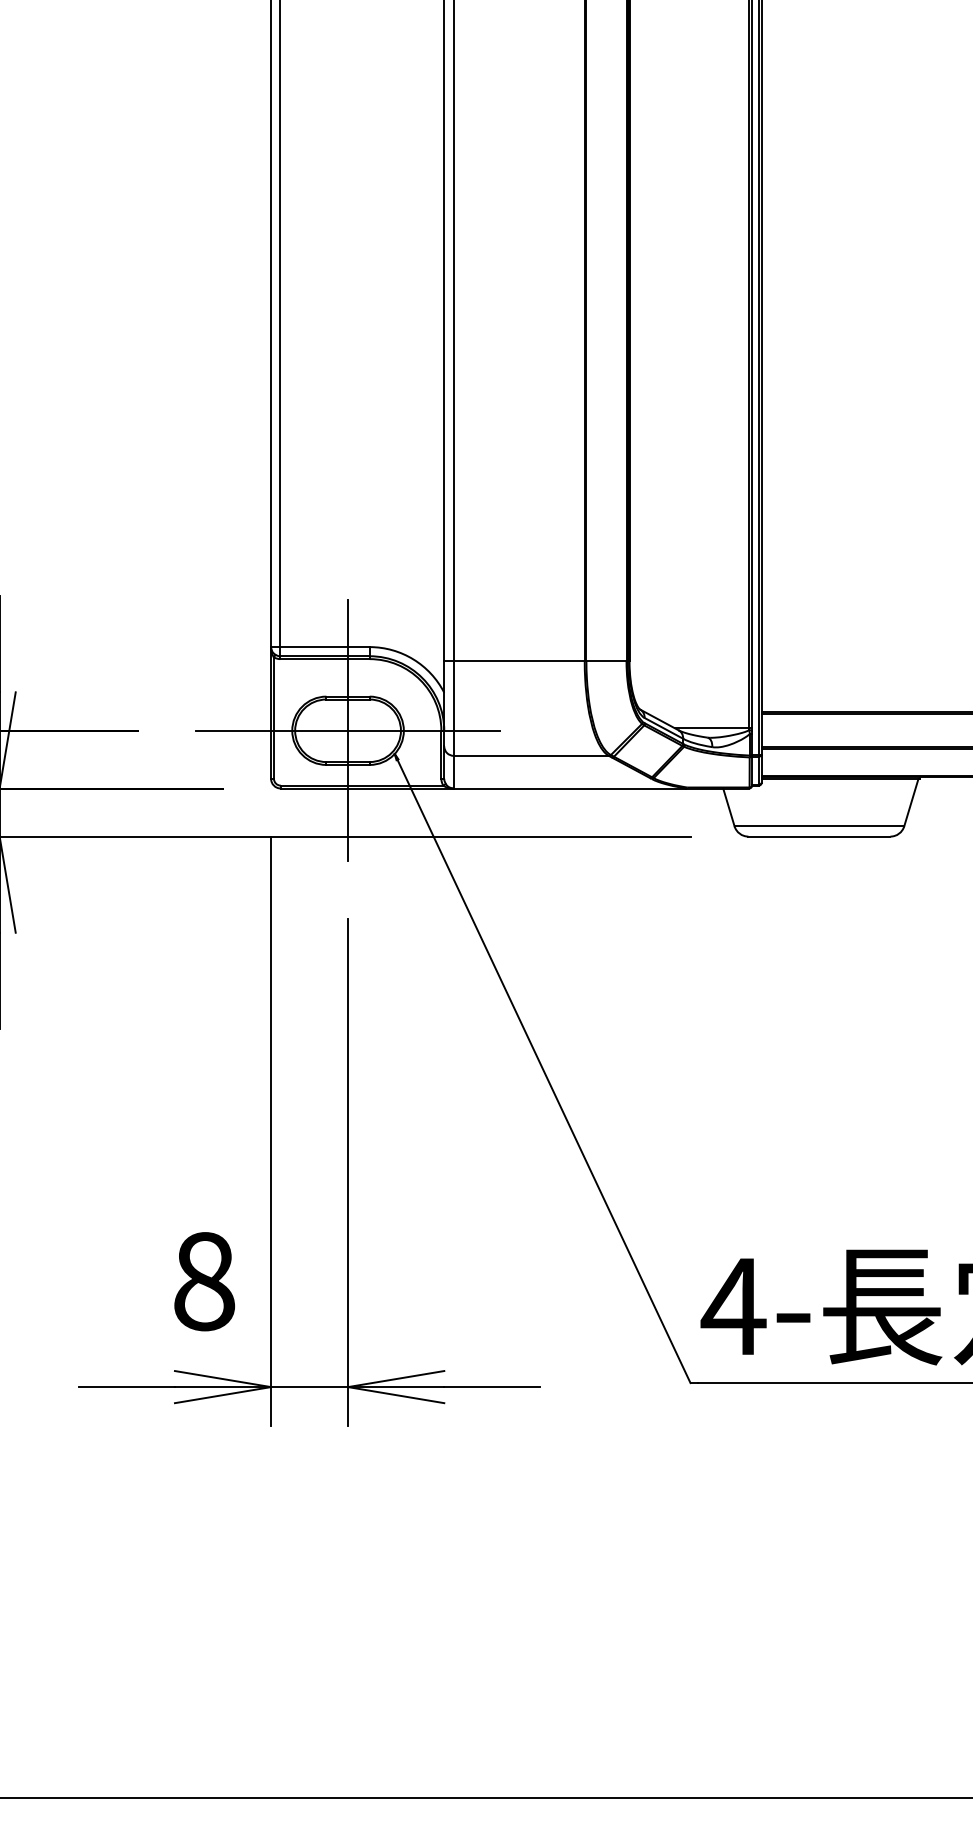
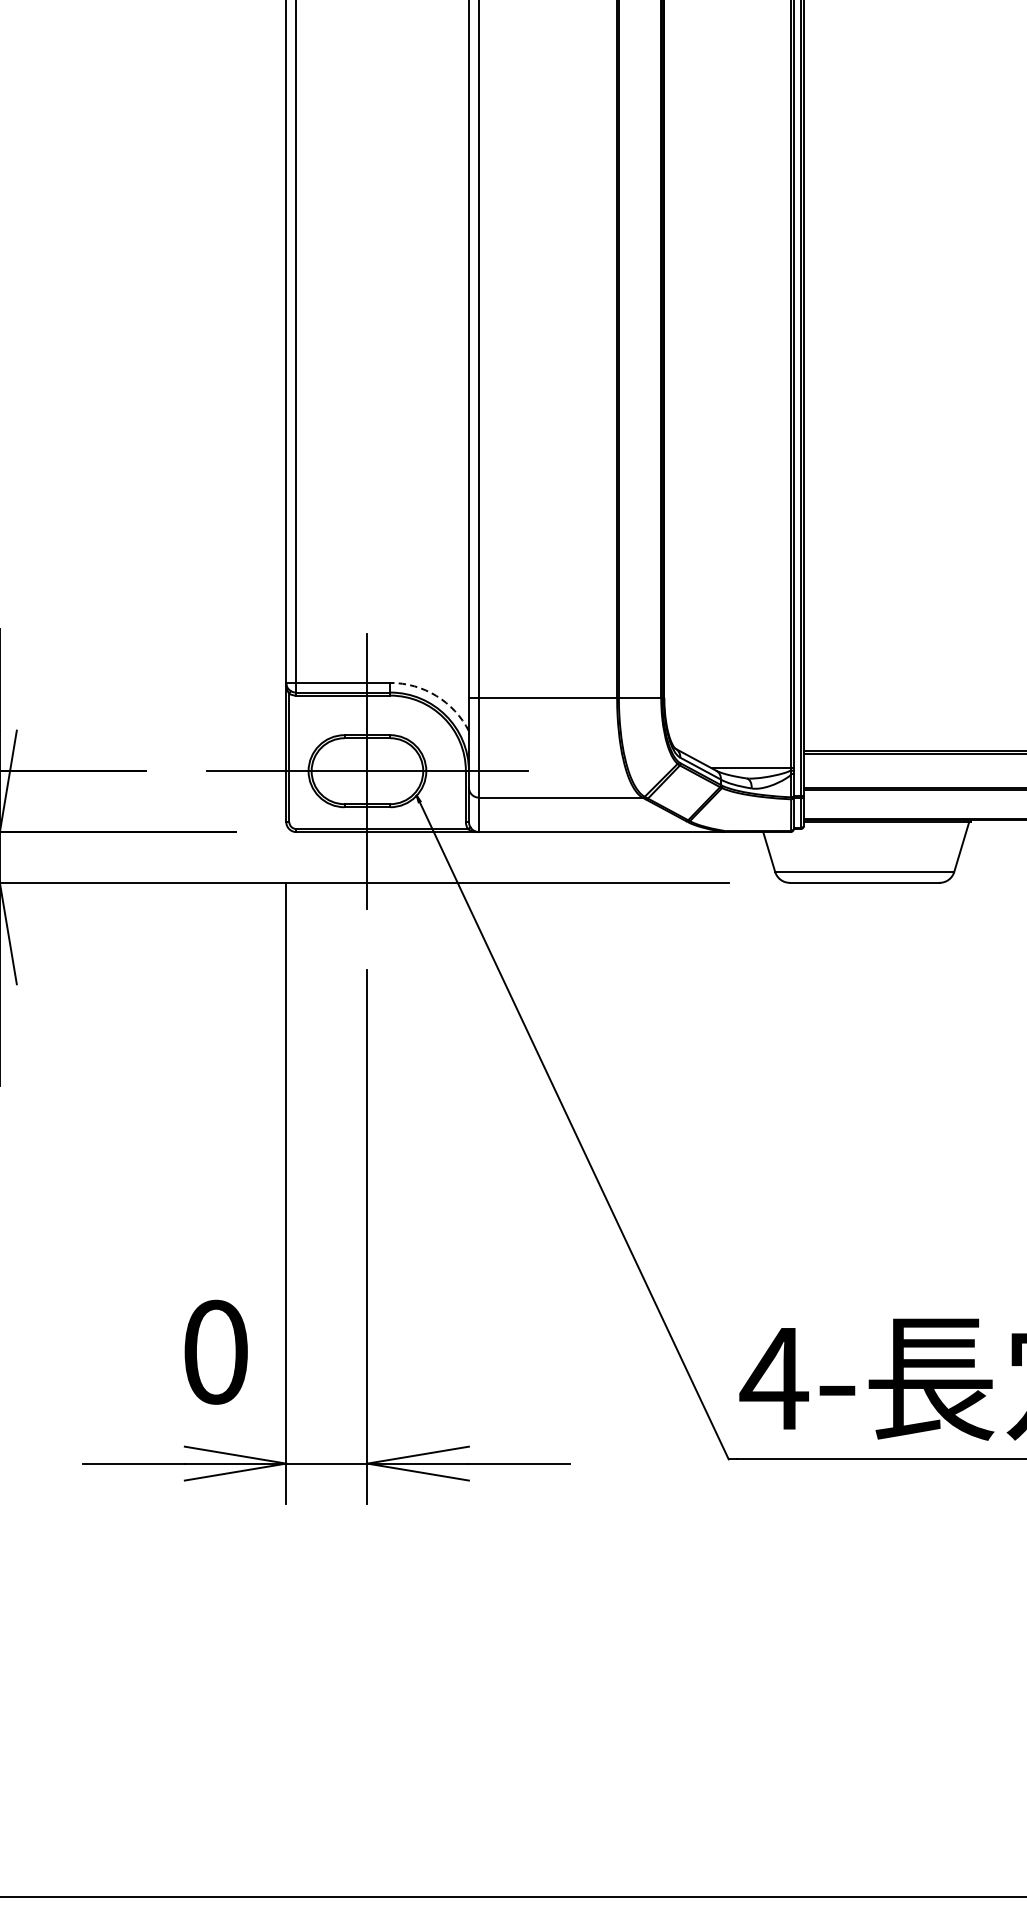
arc: (413, 659) -> (436, 696), solid -> dashed
text: (204, 1281) -> (215, 1352), 8 -> 0

